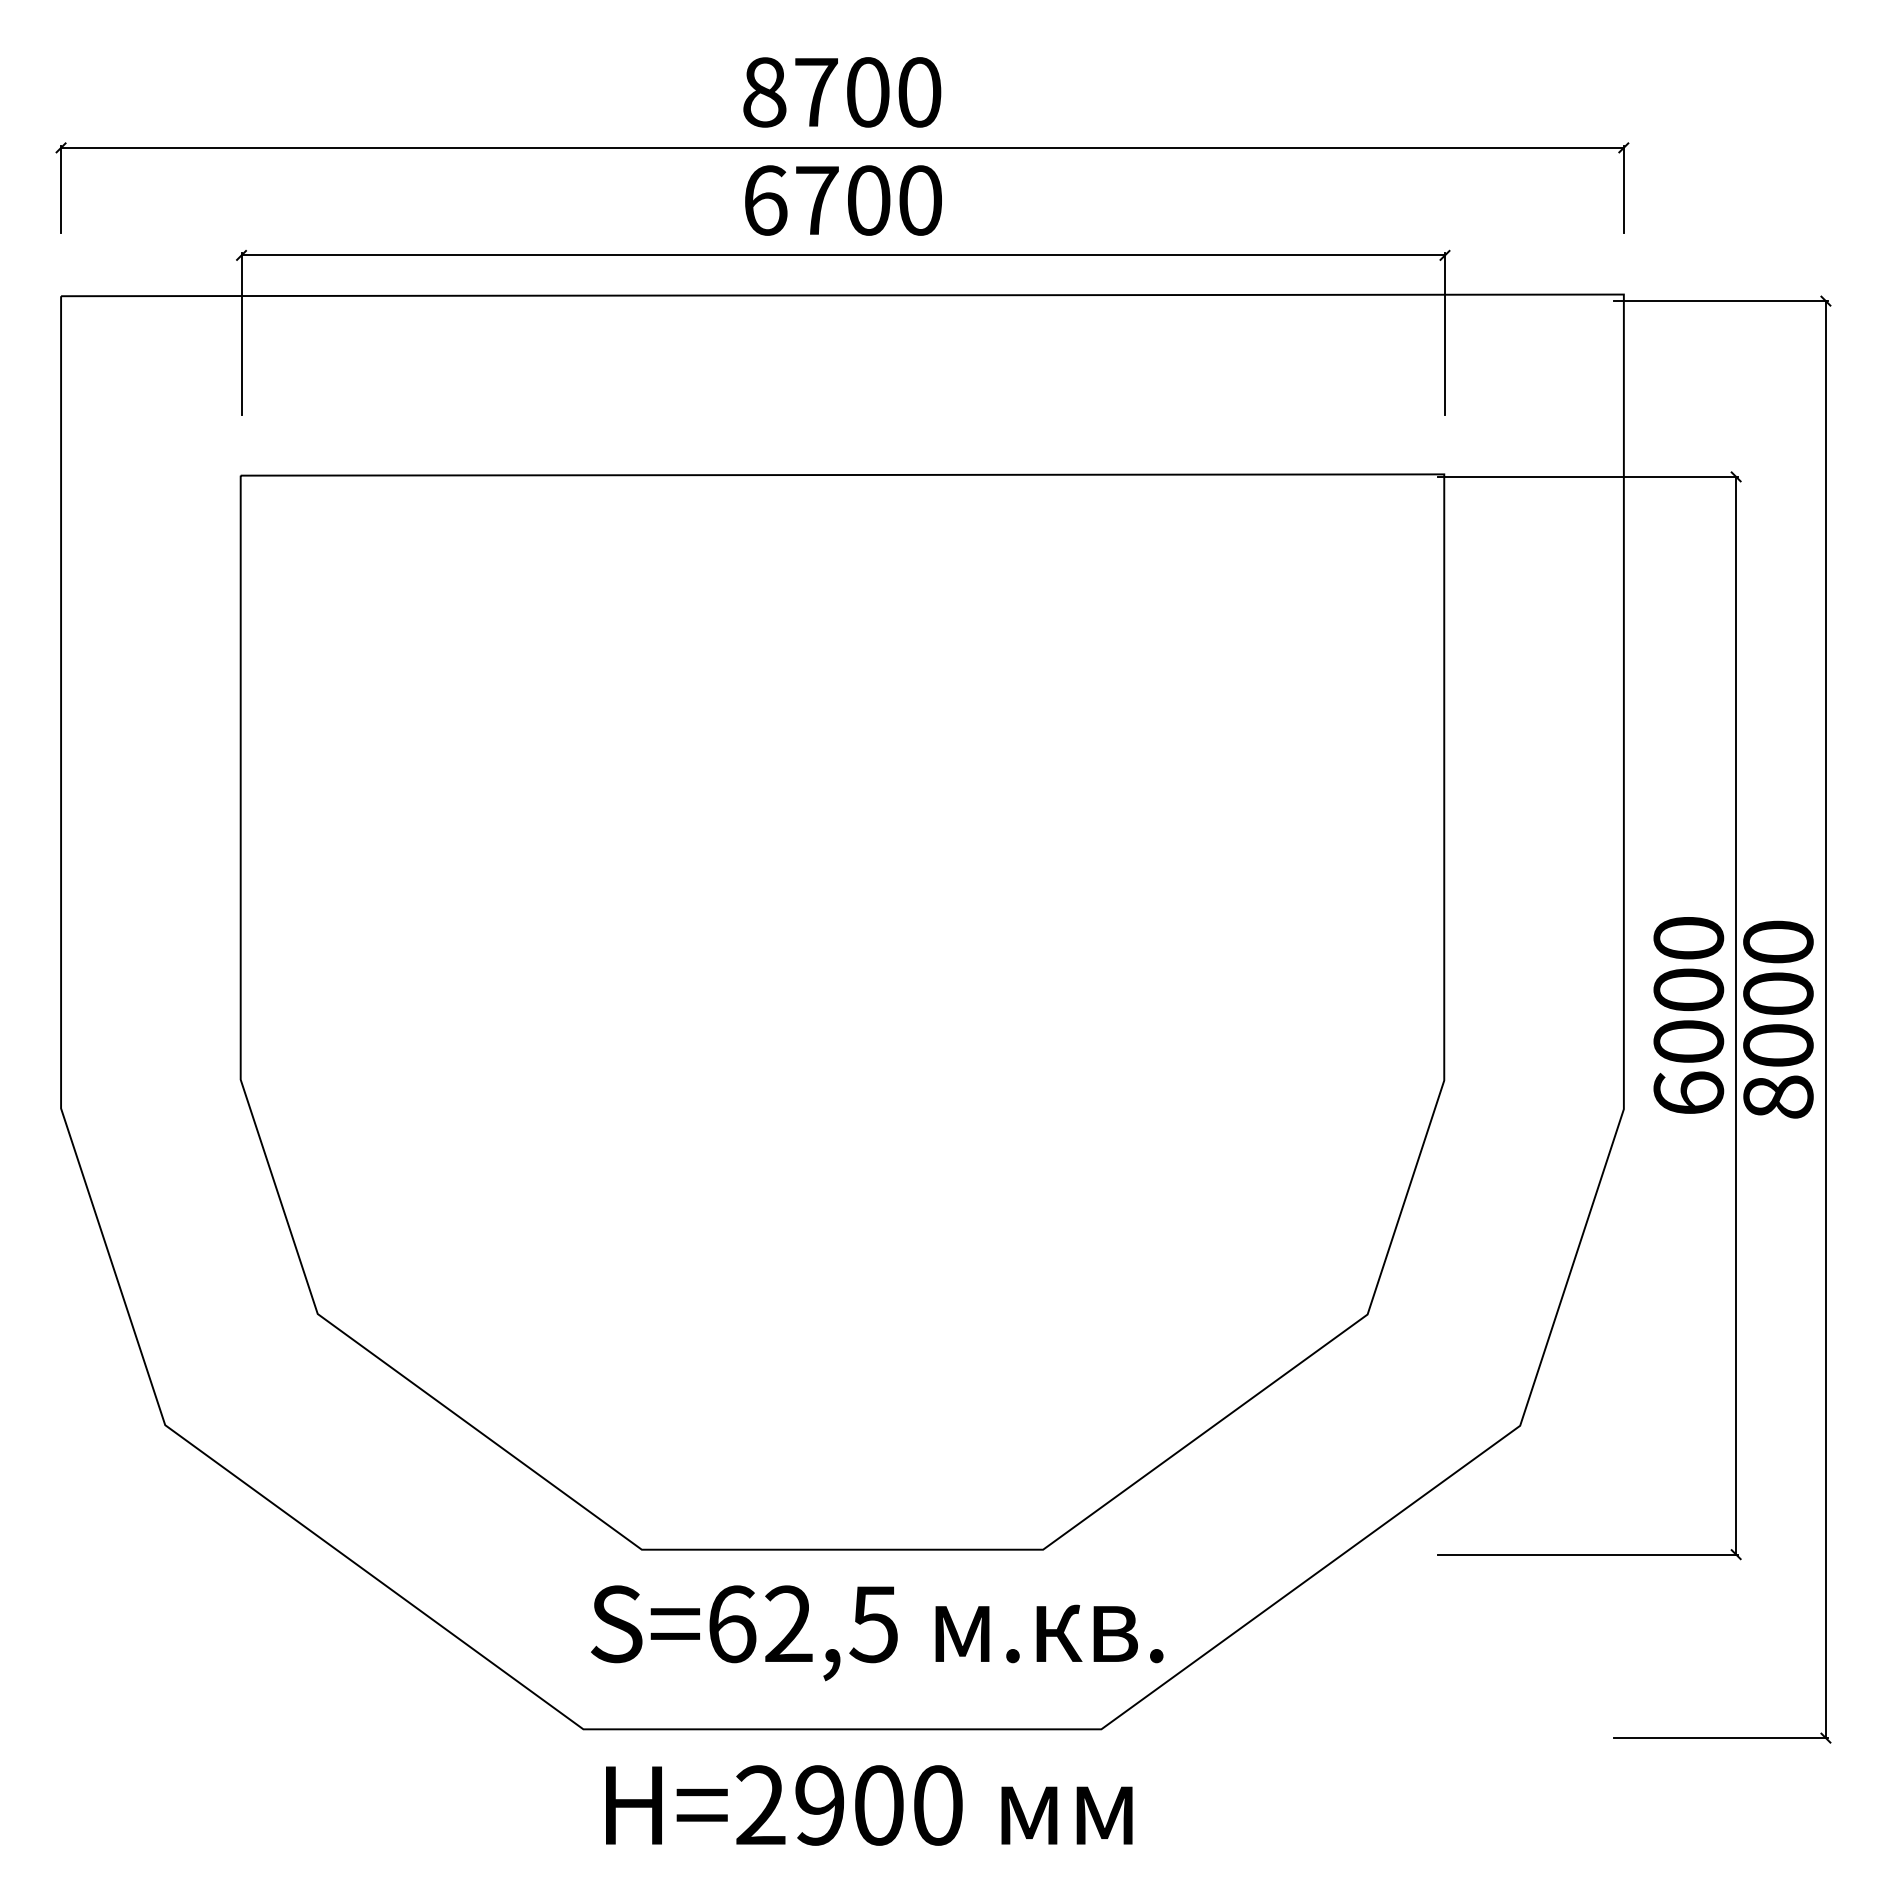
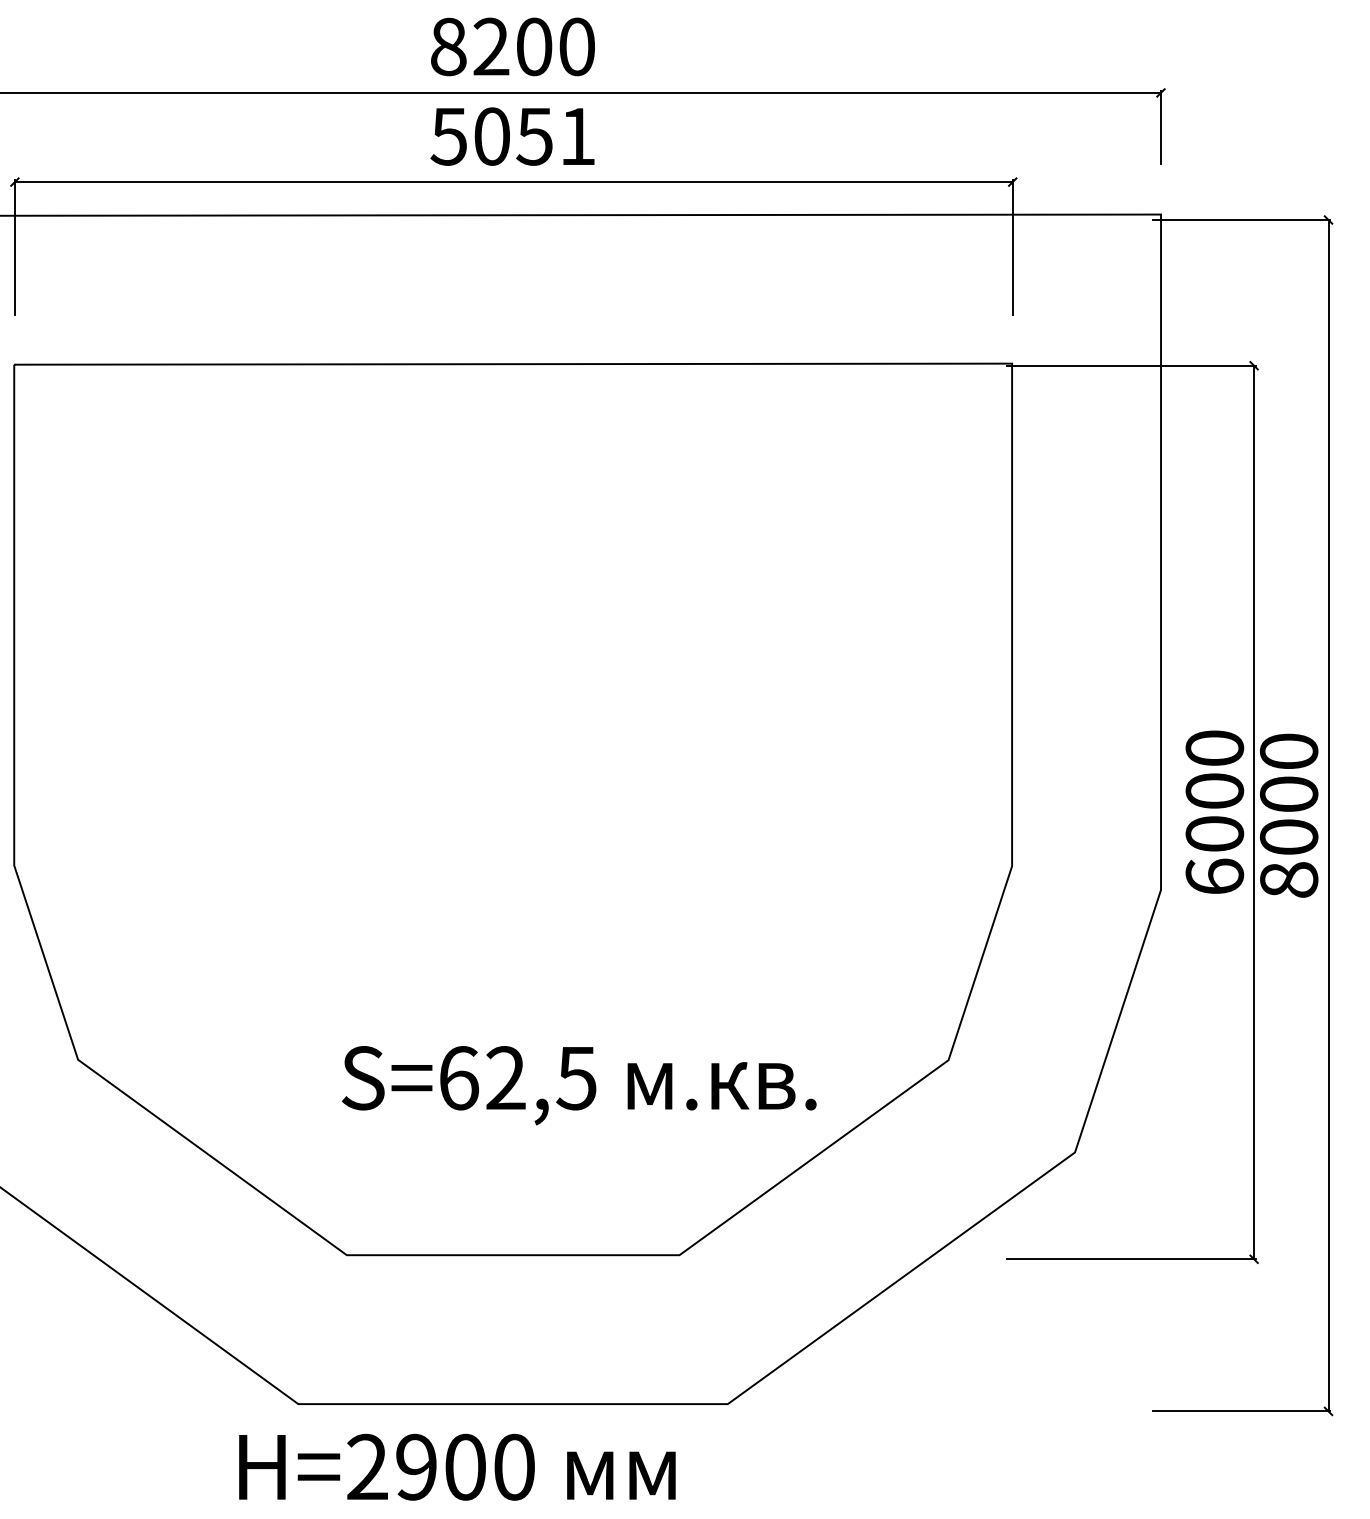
text: (815, 91) -> (490, 46), 8700 -> 8200
text: (841, 200) -> (512, 136), 6700 -> 5051
text: (877, 1633) -> (579, 1085), moved
text: (869, 1805) -> (457, 1467), moved

